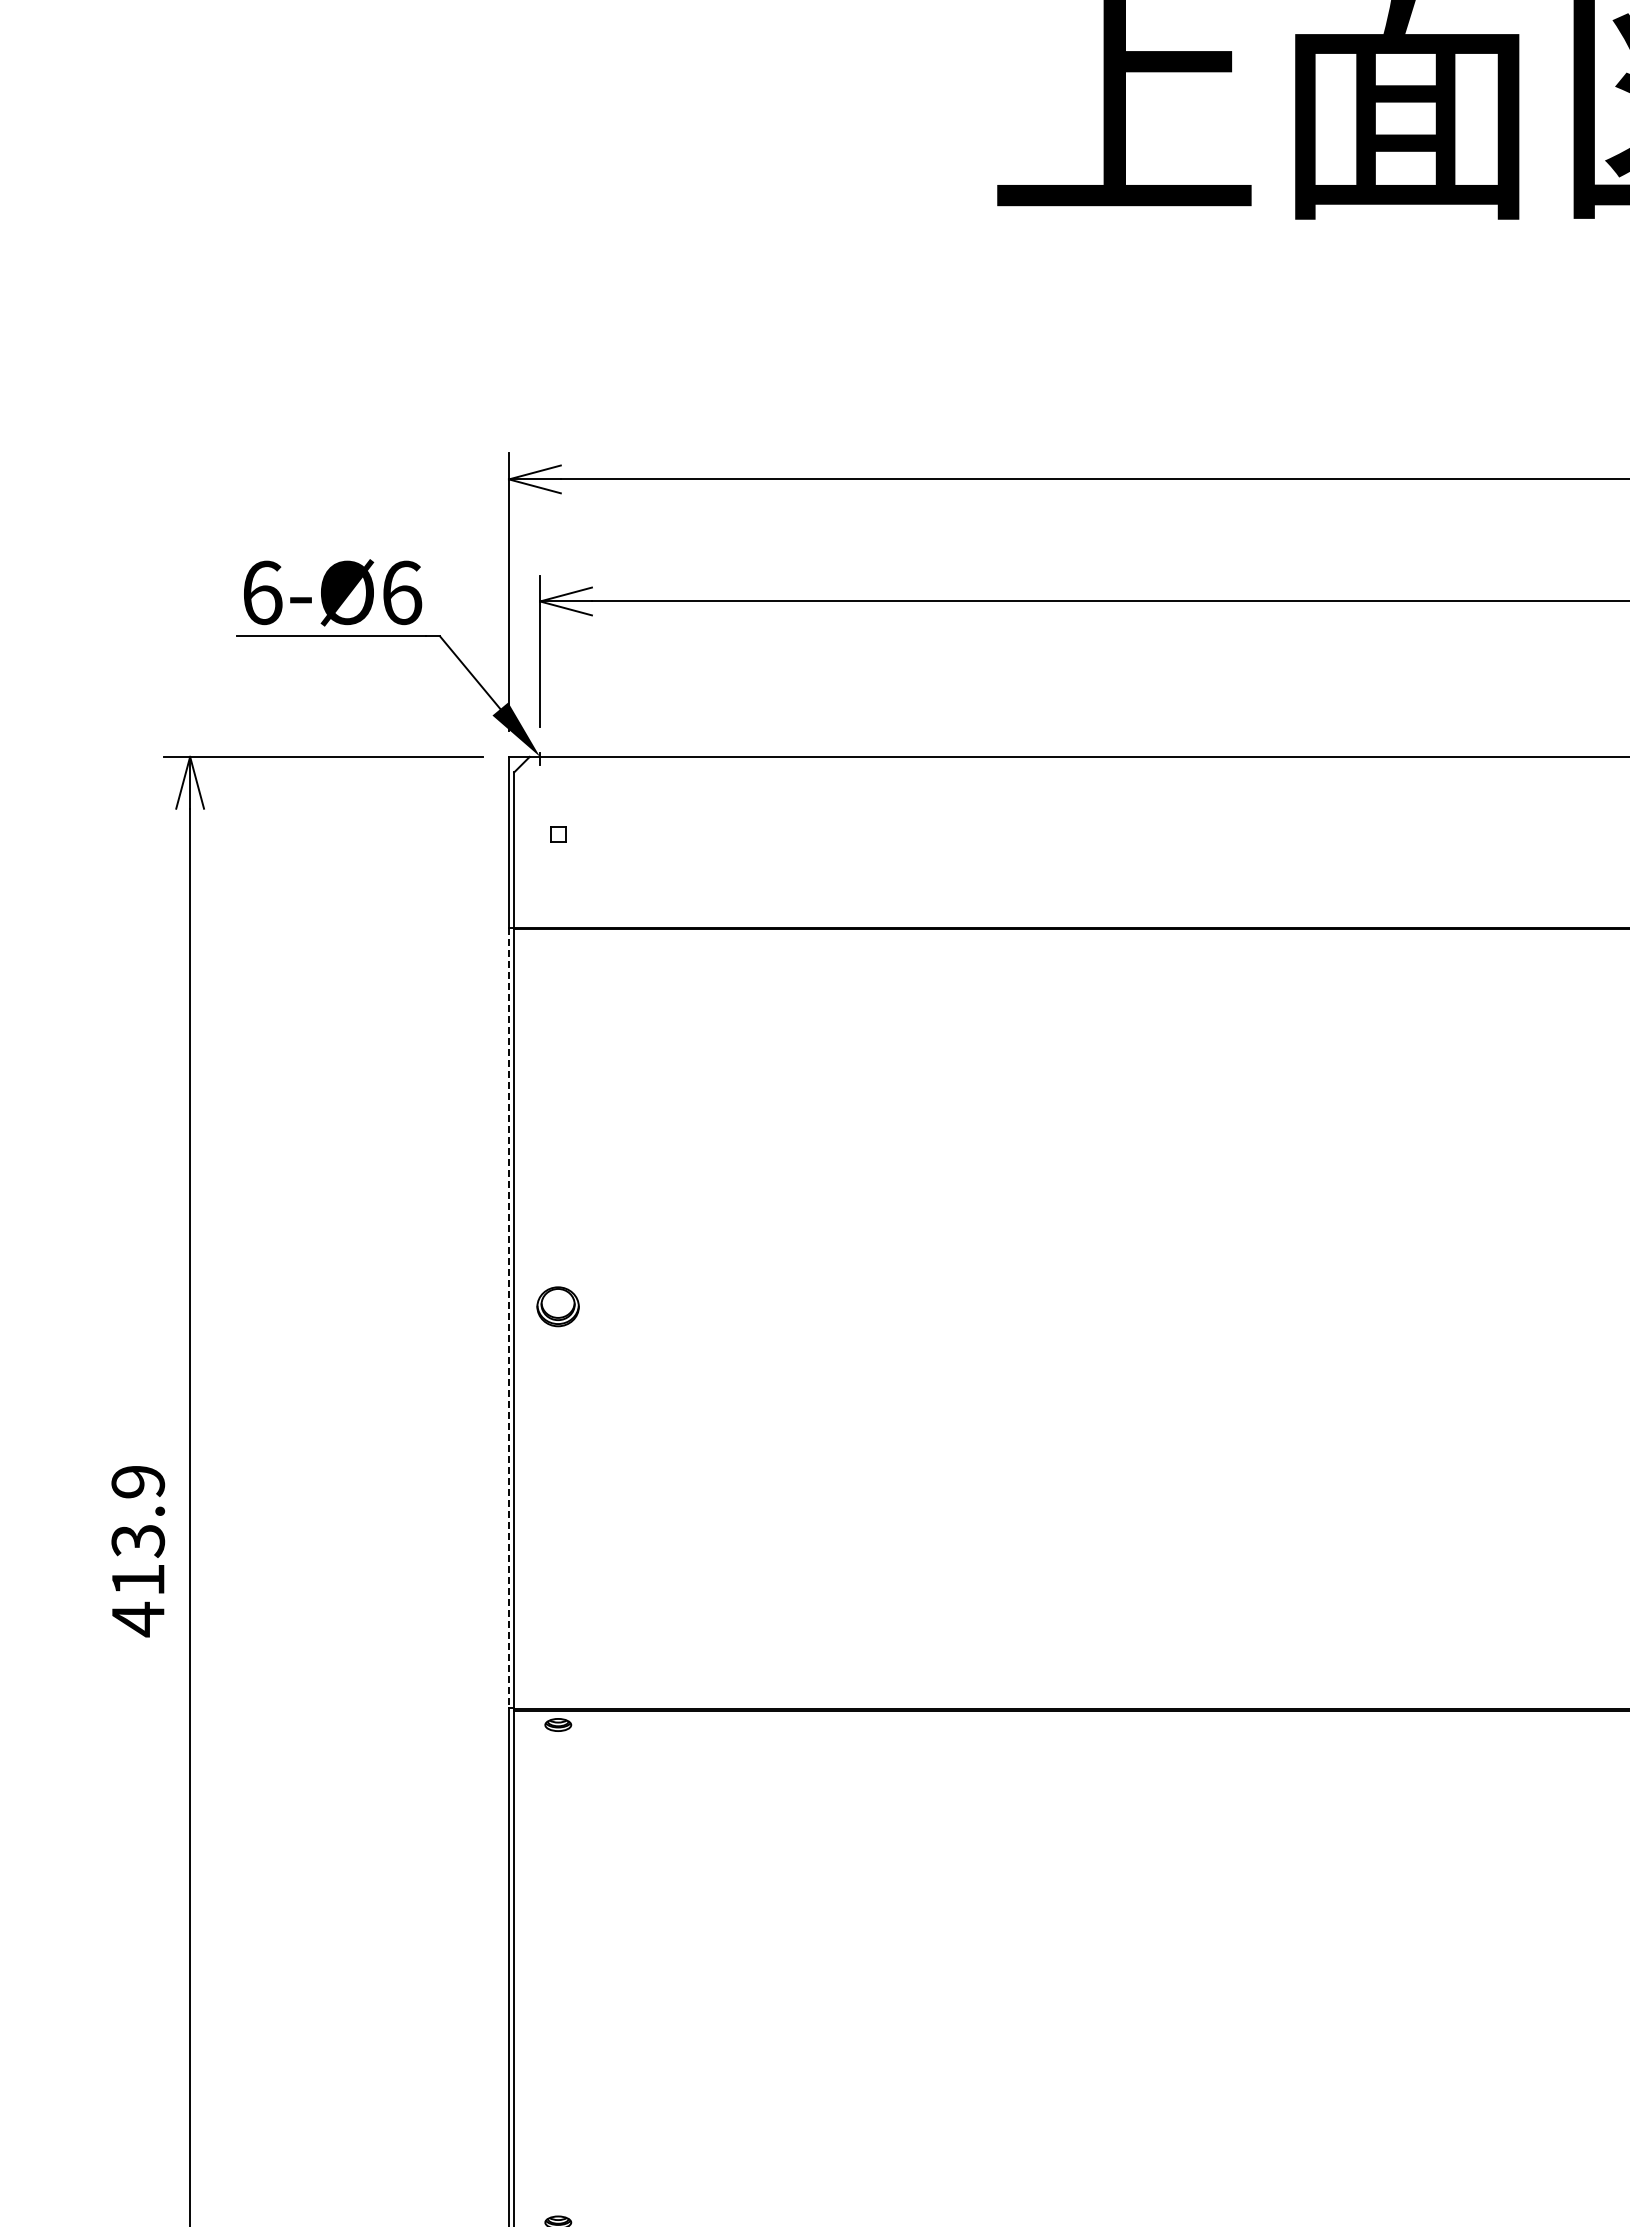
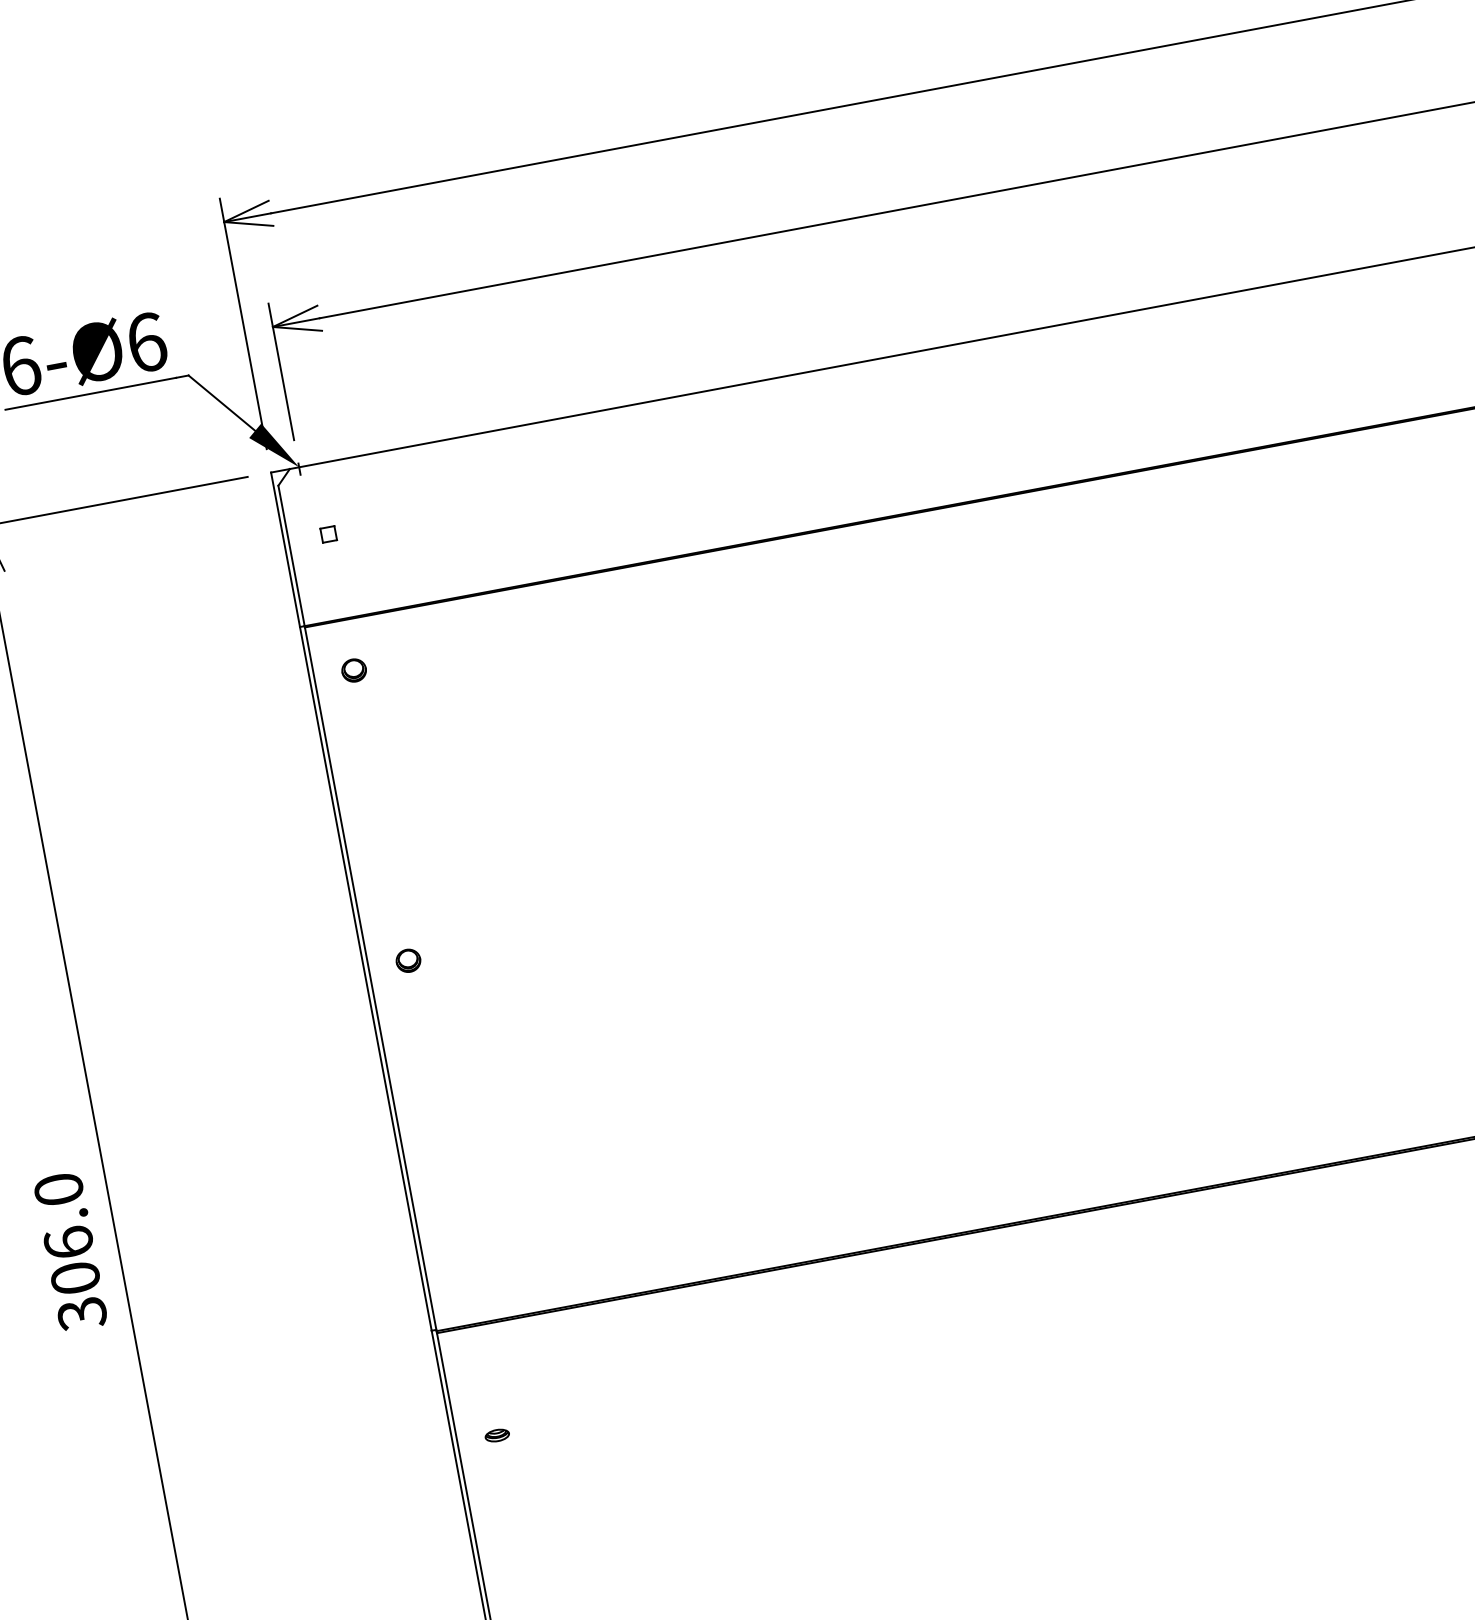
part: (558, 985) -> (354, 670), added
part: (558, 1307) -> (408, 961), size x0.62
line: (509, 1317) -> (366, 978), dashed -> solid
text: (138, 1551) -> (70, 1252), 413.9 -> 306.0
part: (558, 1724) -> (497, 1435), moved

